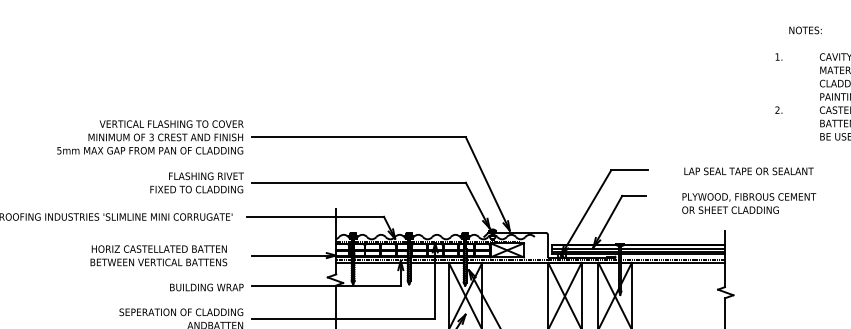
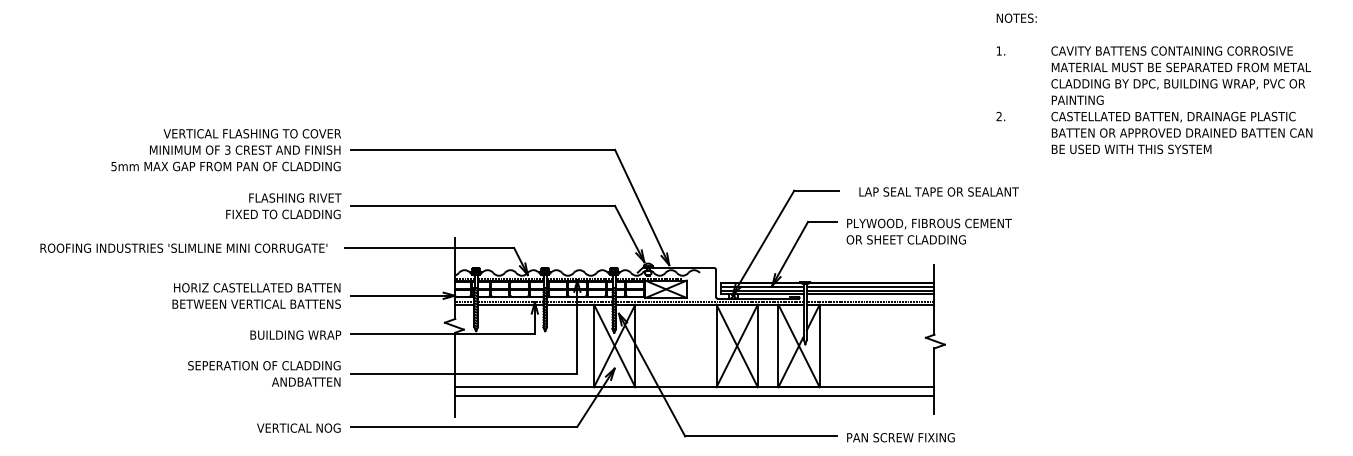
text: (805, 29) -> (1016, 17), moved
text: (748, 170) -> (938, 191), moved
text: (748, 203) -> (928, 231), moved
text: (158, 255) -> (256, 295), moved

